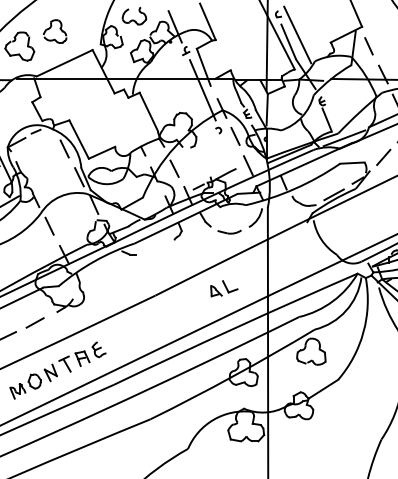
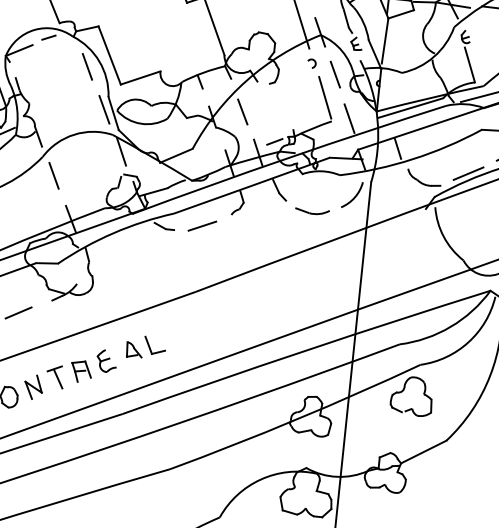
line: (229, 152) -> (324, 96), added
line: (155, 250) -> (202, 226), added
part: (224, 288) -> (146, 347), moved

